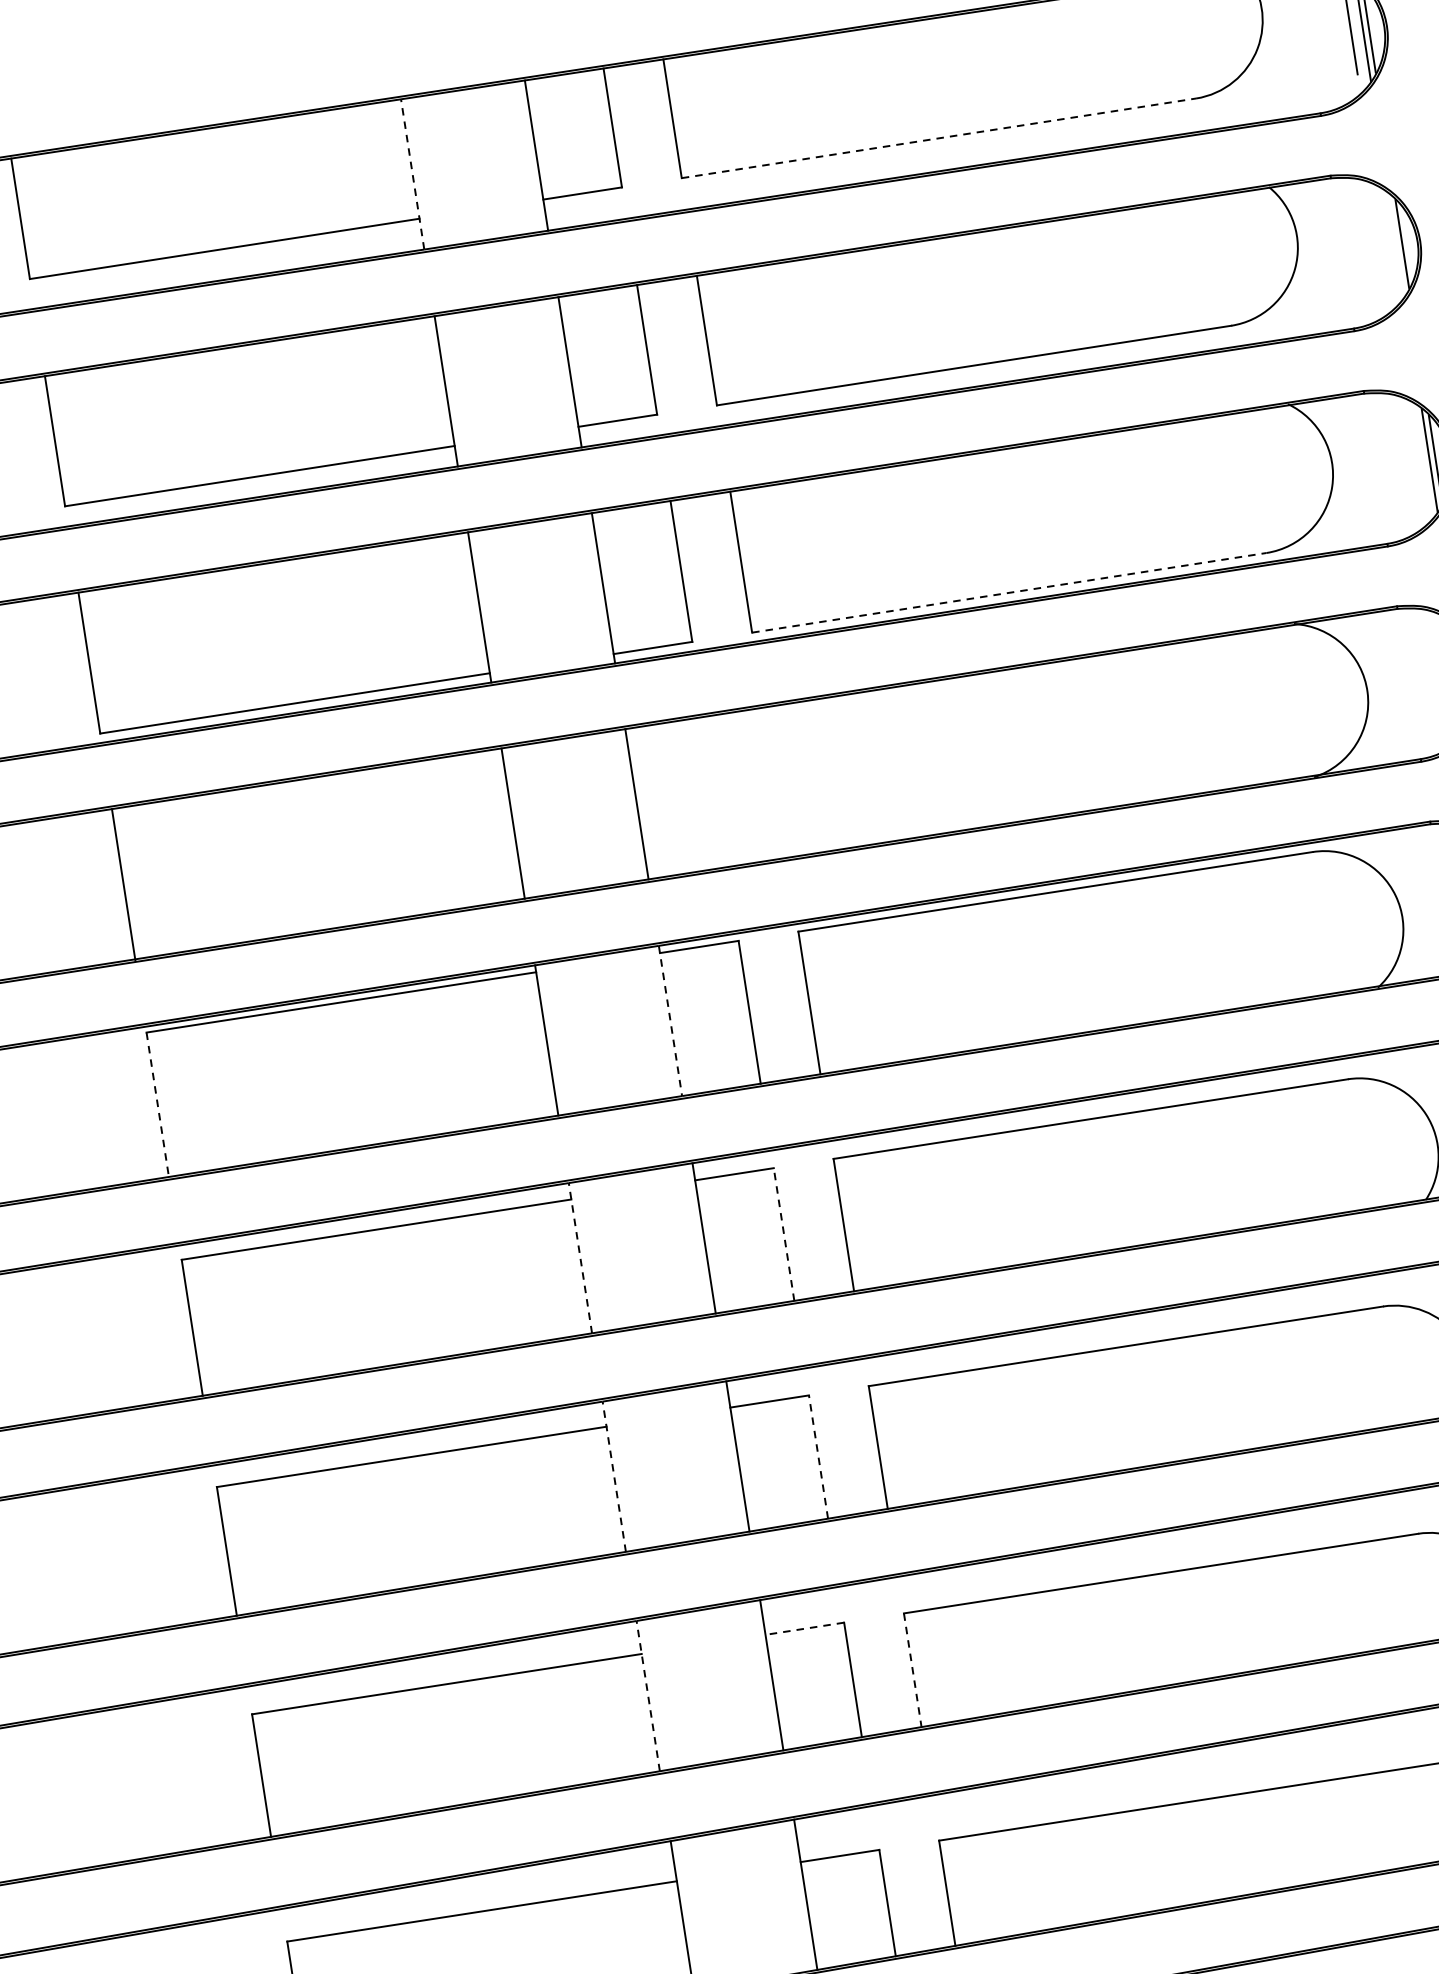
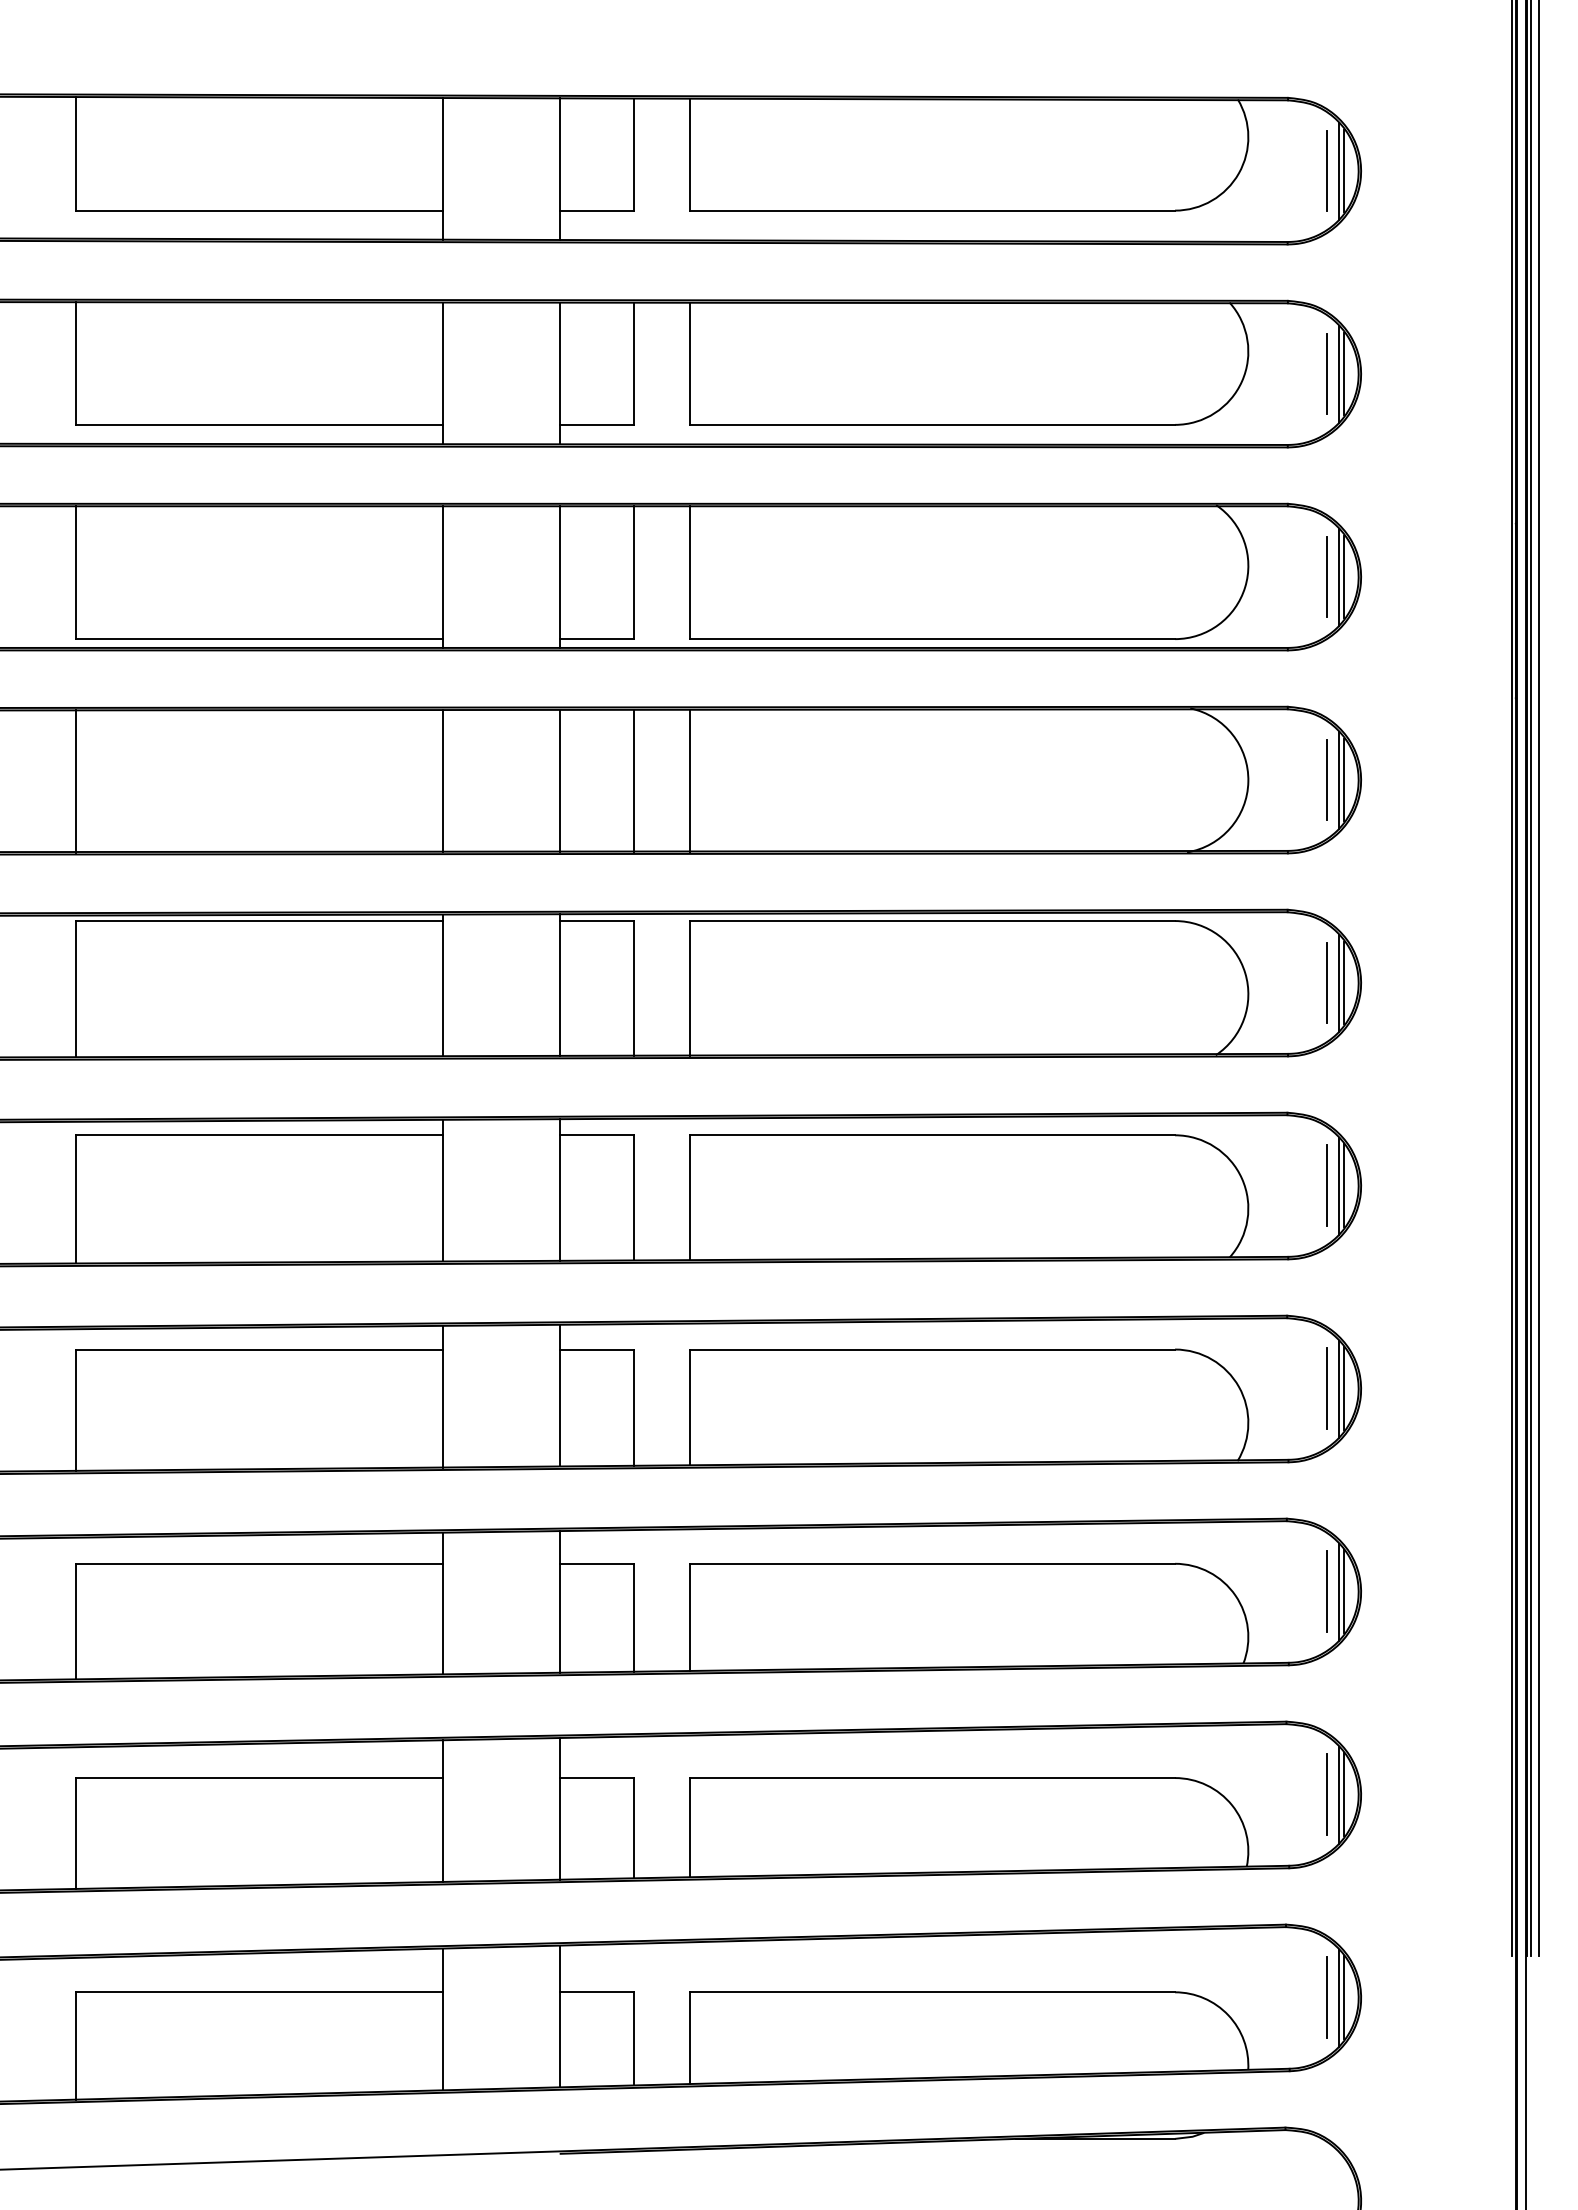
line: (939, 138) -> (933, 210), dashed -> solid
line: (412, 174) -> (442, 168), dashed -> solid
line: (1396, 245) -> (1338, 374), added
line: (1383, 246) -> (1326, 373), added
line: (1417, 461) -> (1327, 576), added
line: (1010, 593) -> (933, 639), dashed -> solid
line: (775, 783) -> (690, 781), added
line: (715, 792) -> (633, 781), added
line: (670, 1021) -> (559, 985), dashed -> solid
line: (157, 1105) -> (75, 989), dashed -> solid
line: (783, 1234) -> (633, 1197), dashed -> solid
line: (579, 1258) -> (442, 1190), dashed -> solid
line: (818, 1456) -> (633, 1407), dashed -> solid
line: (613, 1476) -> (442, 1396), dashed -> solid
line: (804, 1628) -> (596, 1563), dashed -> solid
line: (913, 1670) -> (690, 1617), dashed -> solid
line: (647, 1696) -> (442, 1603), dashed -> solid

